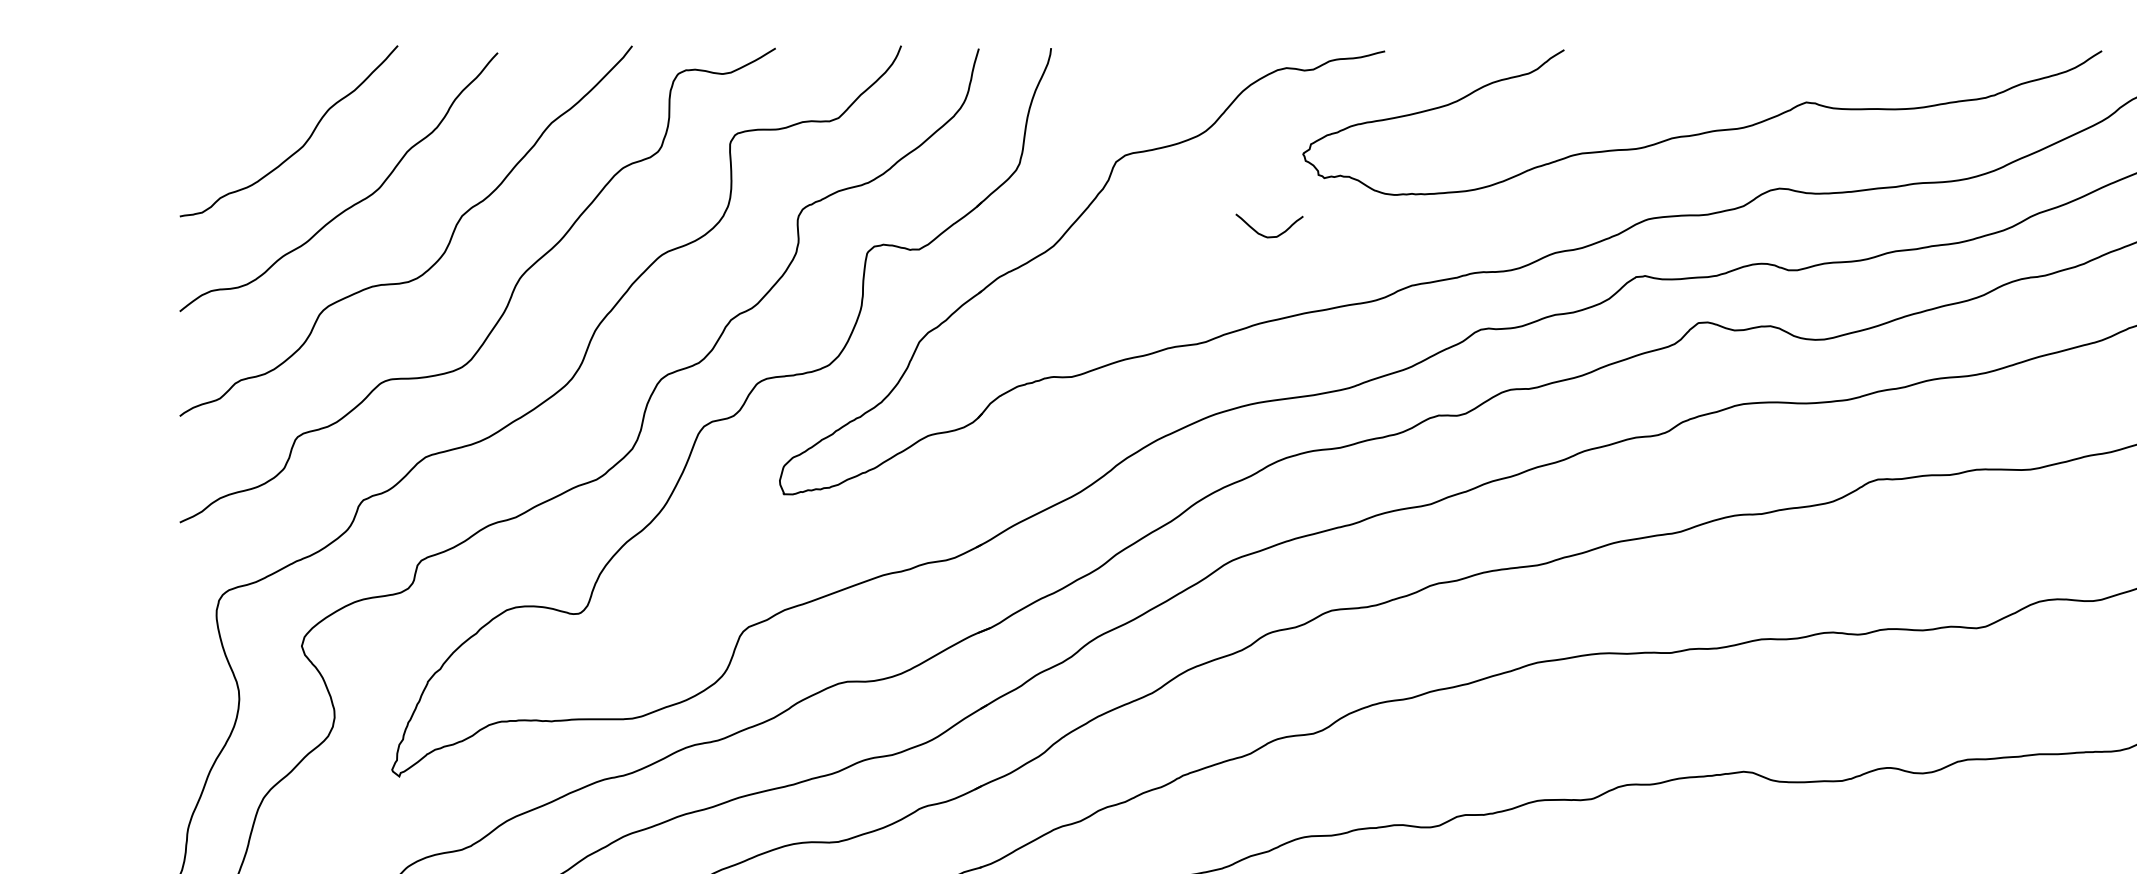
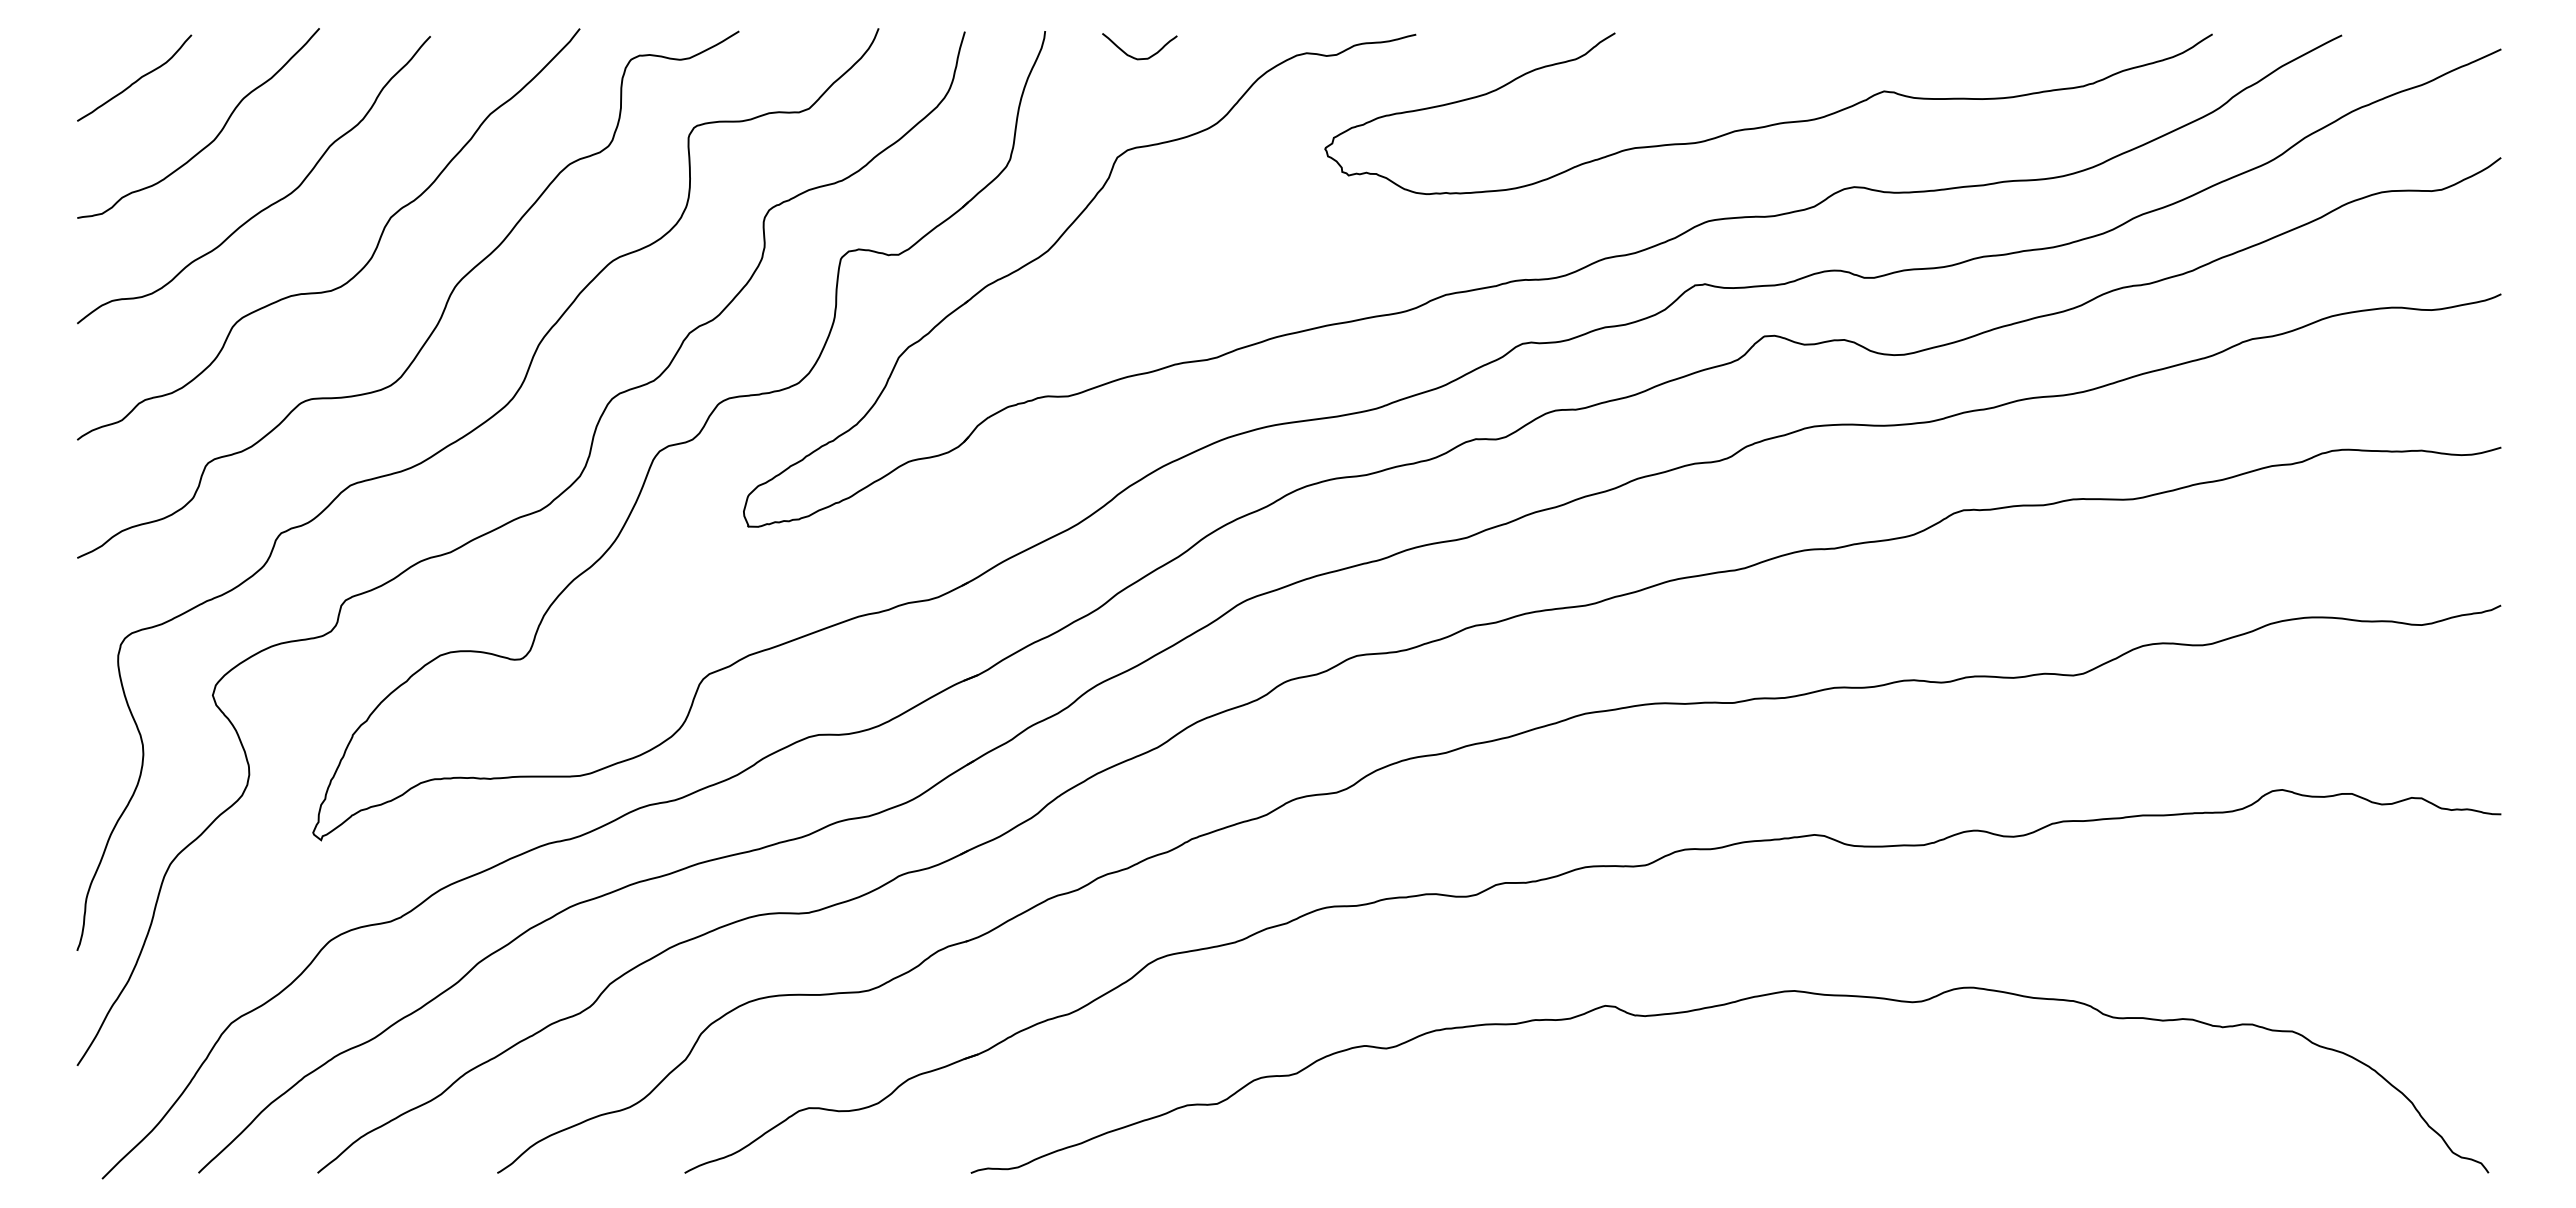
curve: (232, 92) -> (135, 80), added
curve: (1263, 234) -> (1133, 56), moved

